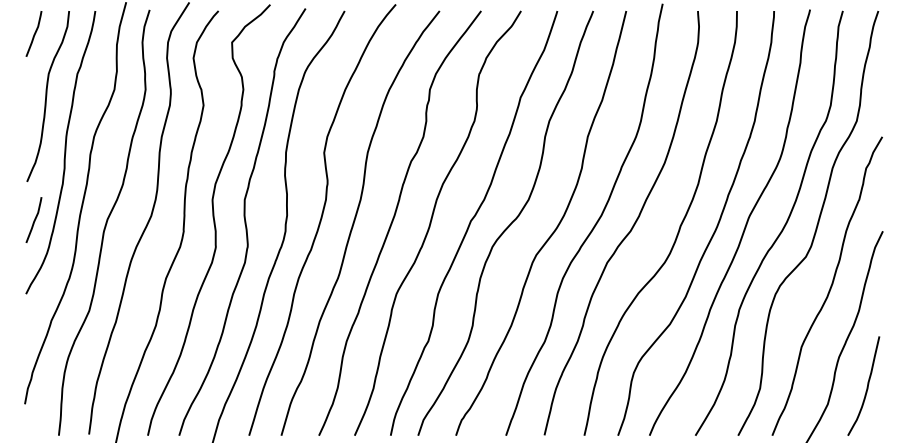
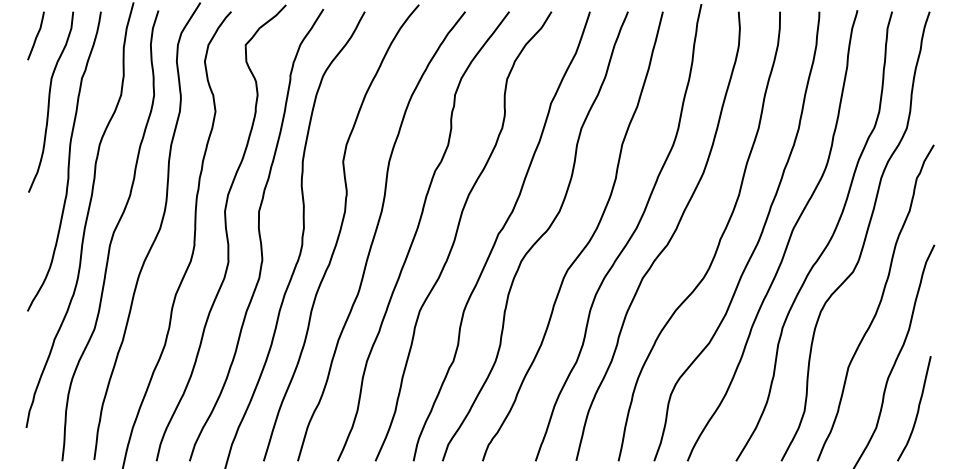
curve: (34, 219) -> (36, 232), removed

